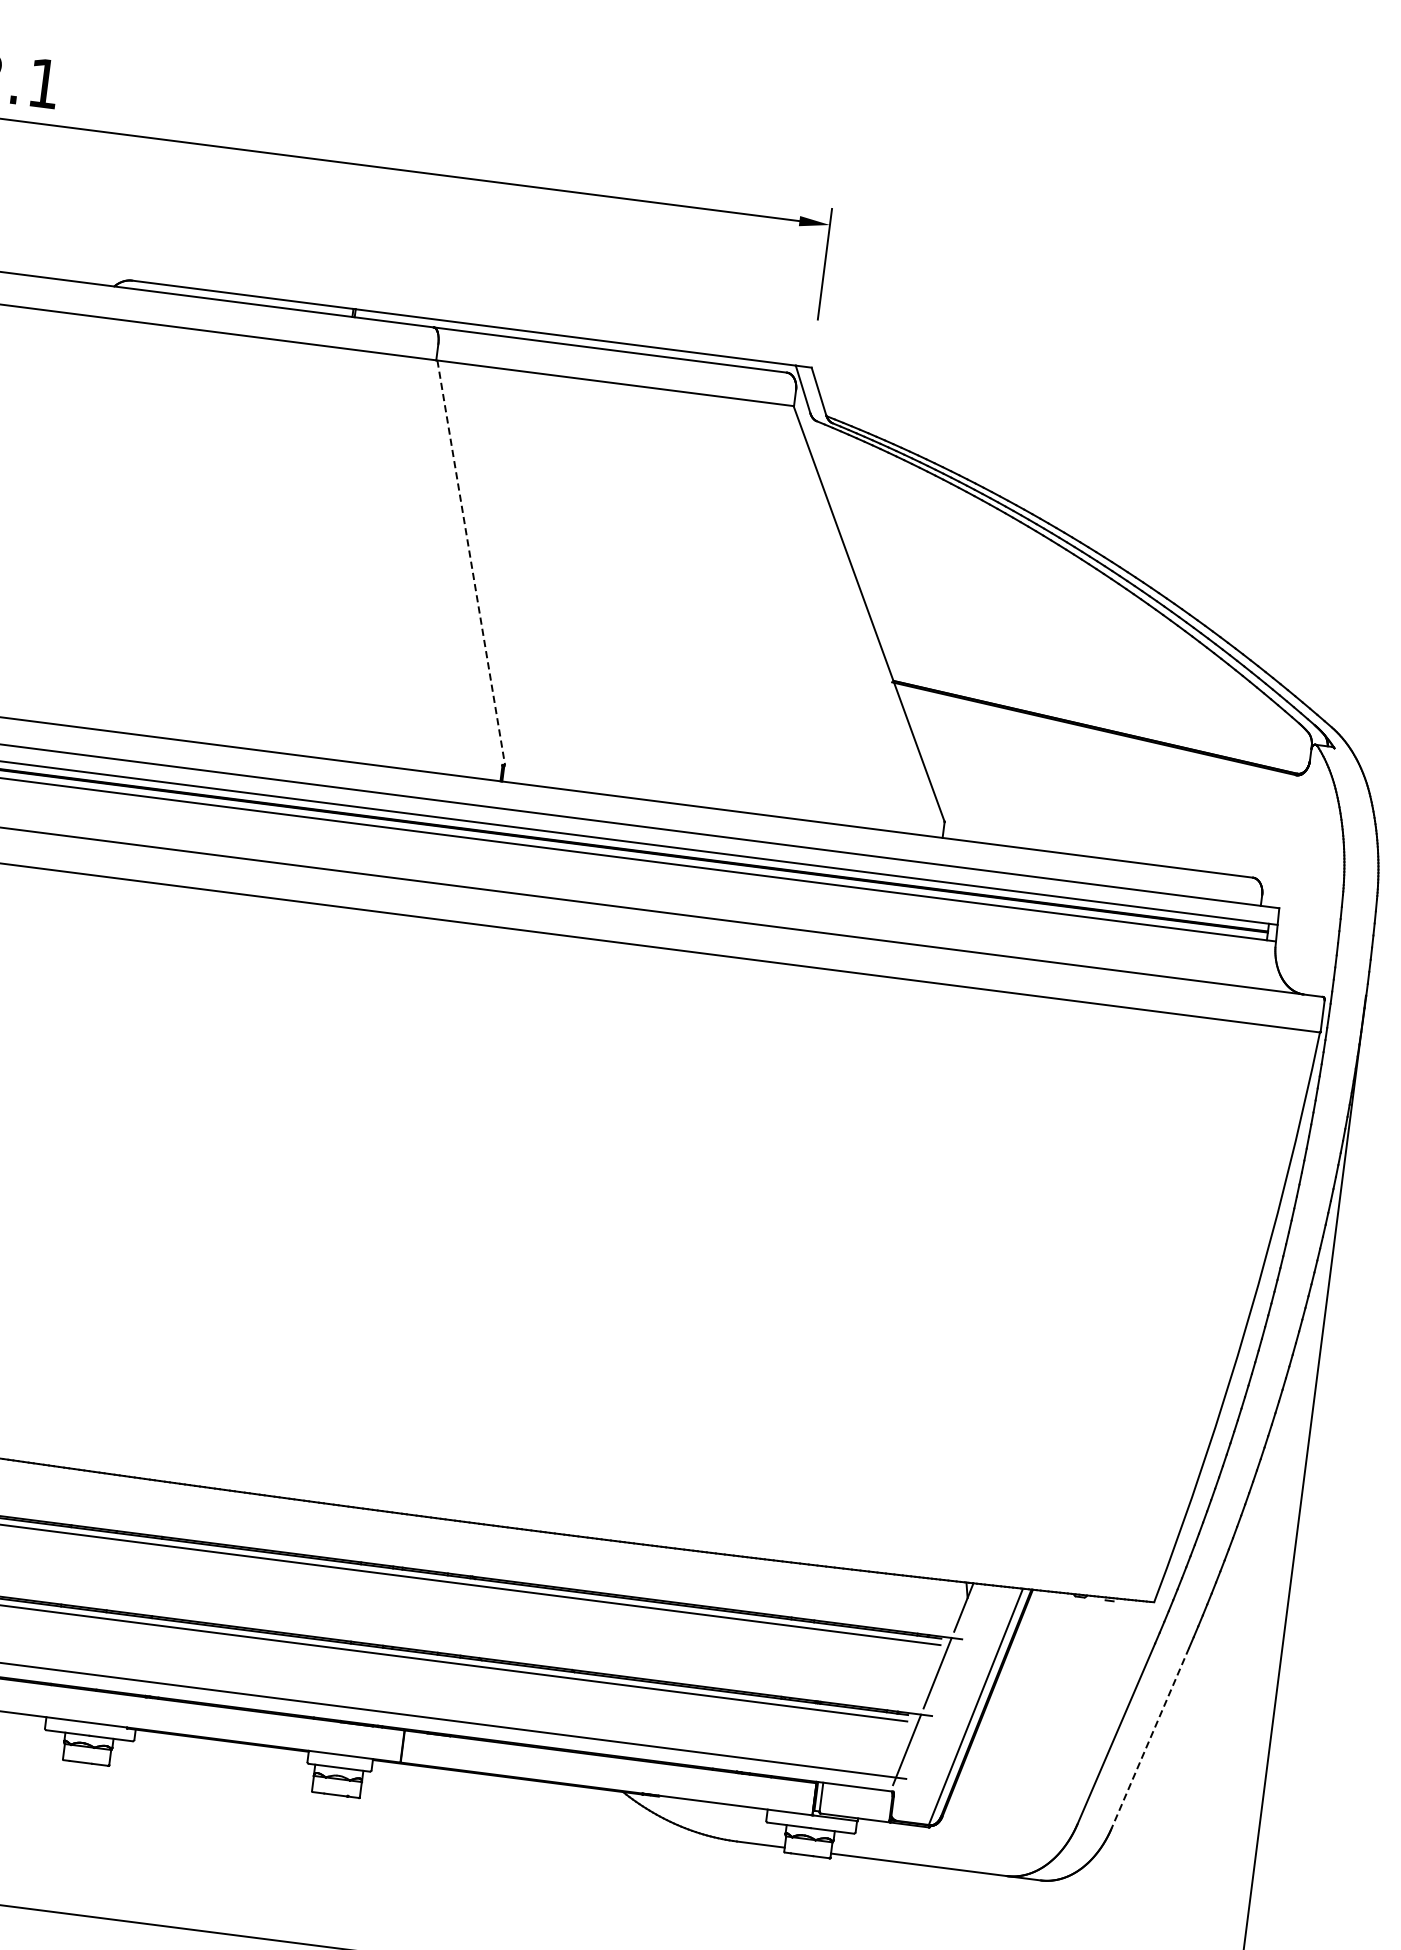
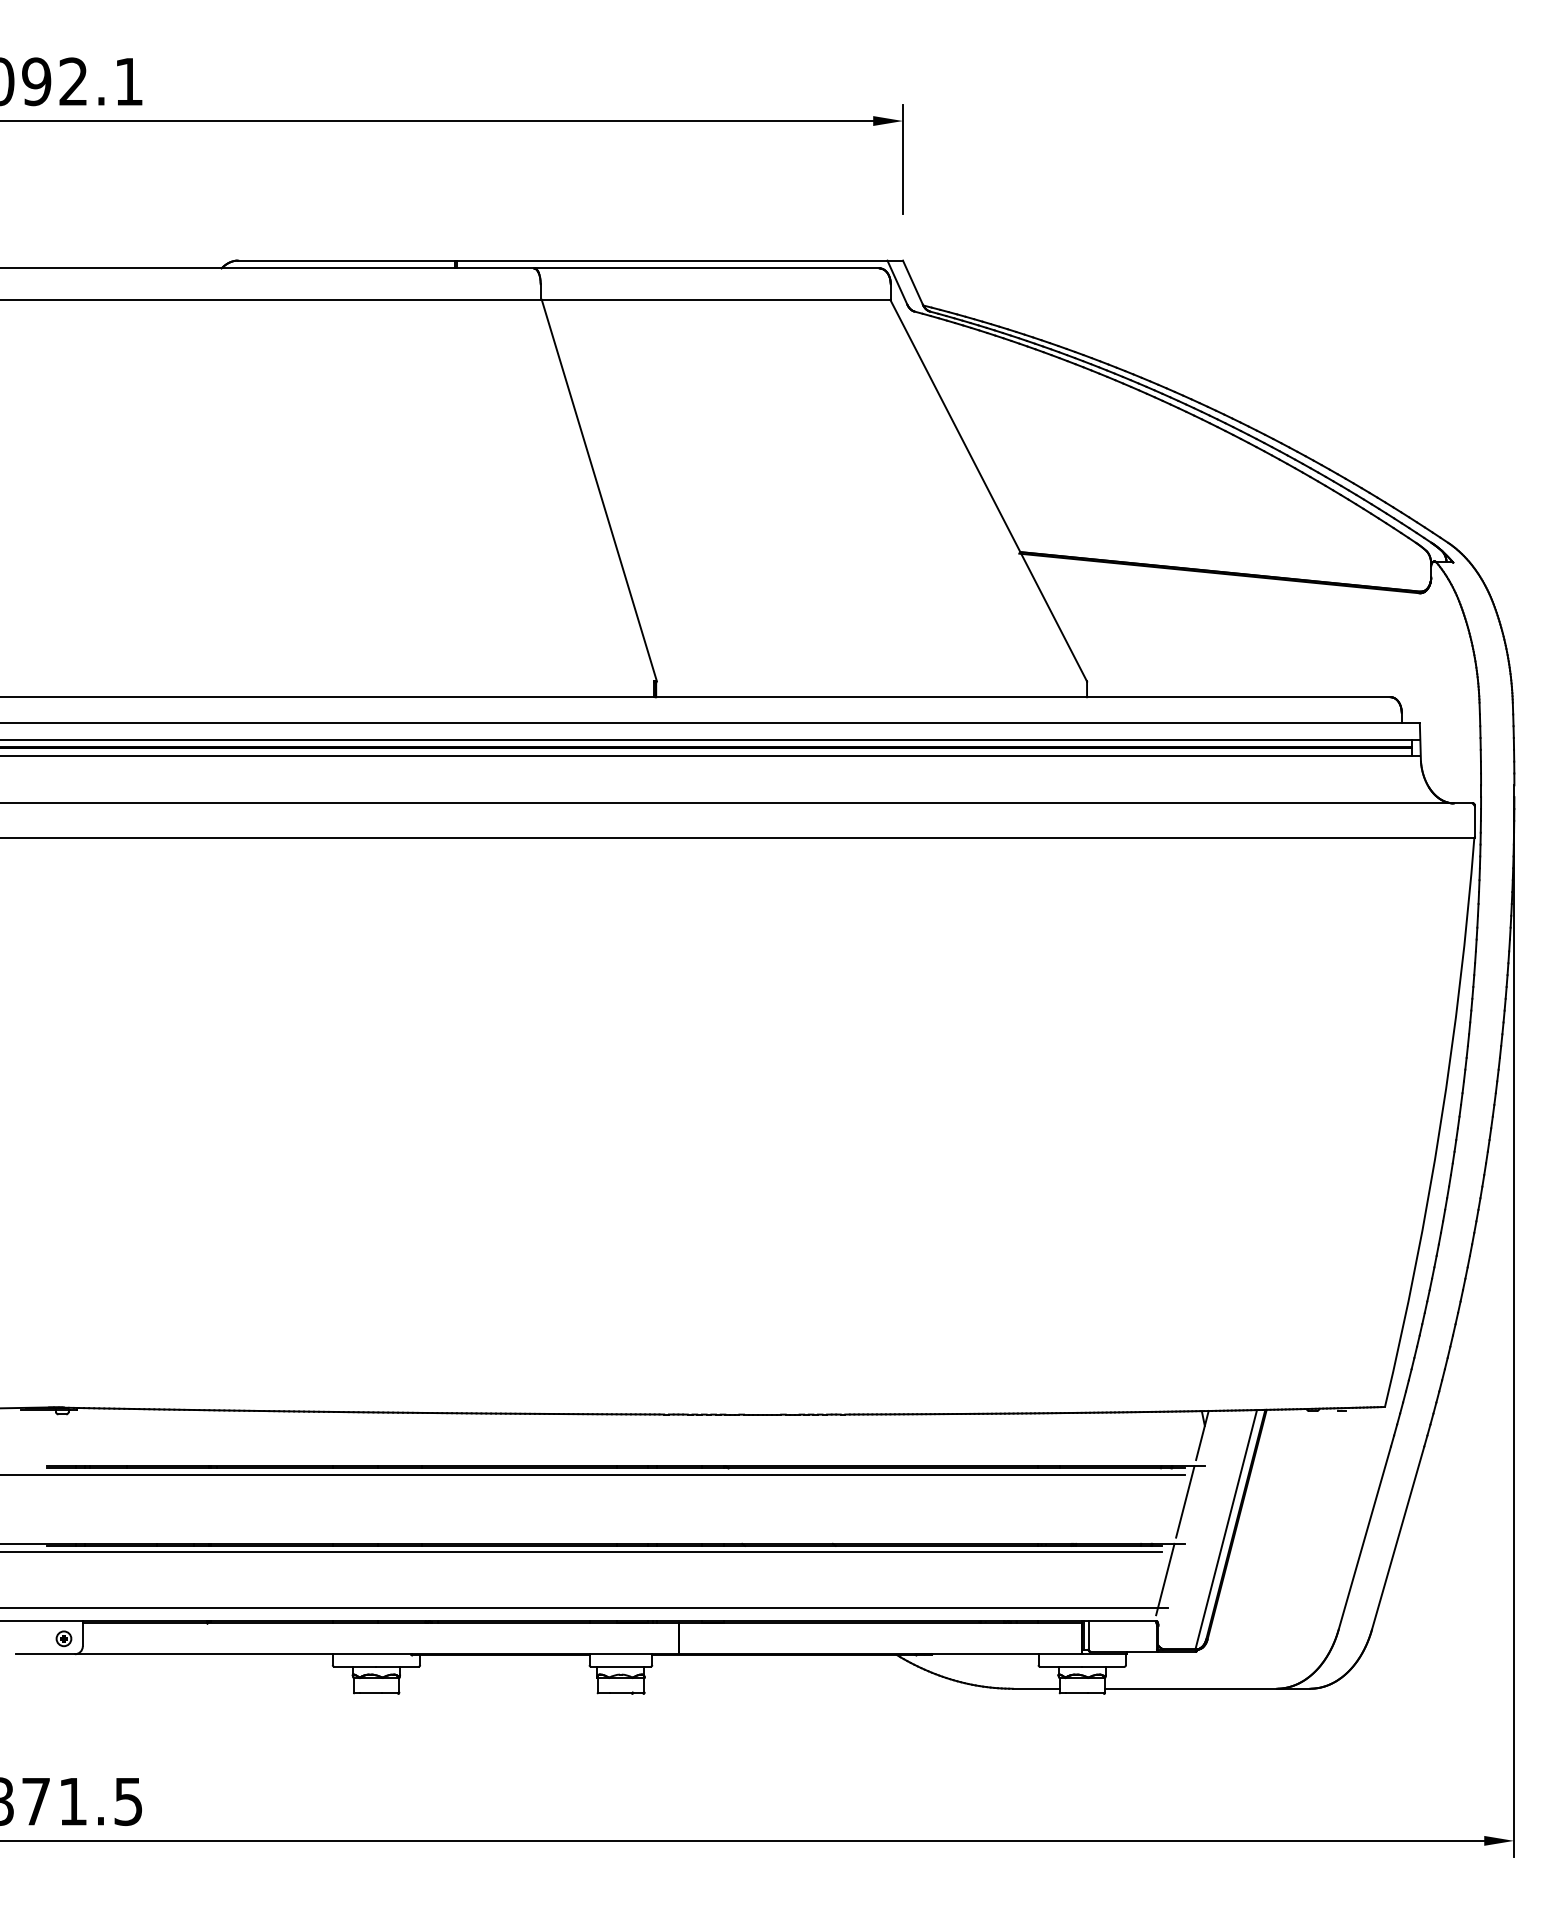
line: (471, 563) -> (599, 491), dashed -> solid
line: (1149, 1738) -> (1397, 1538), dashed -> solid

